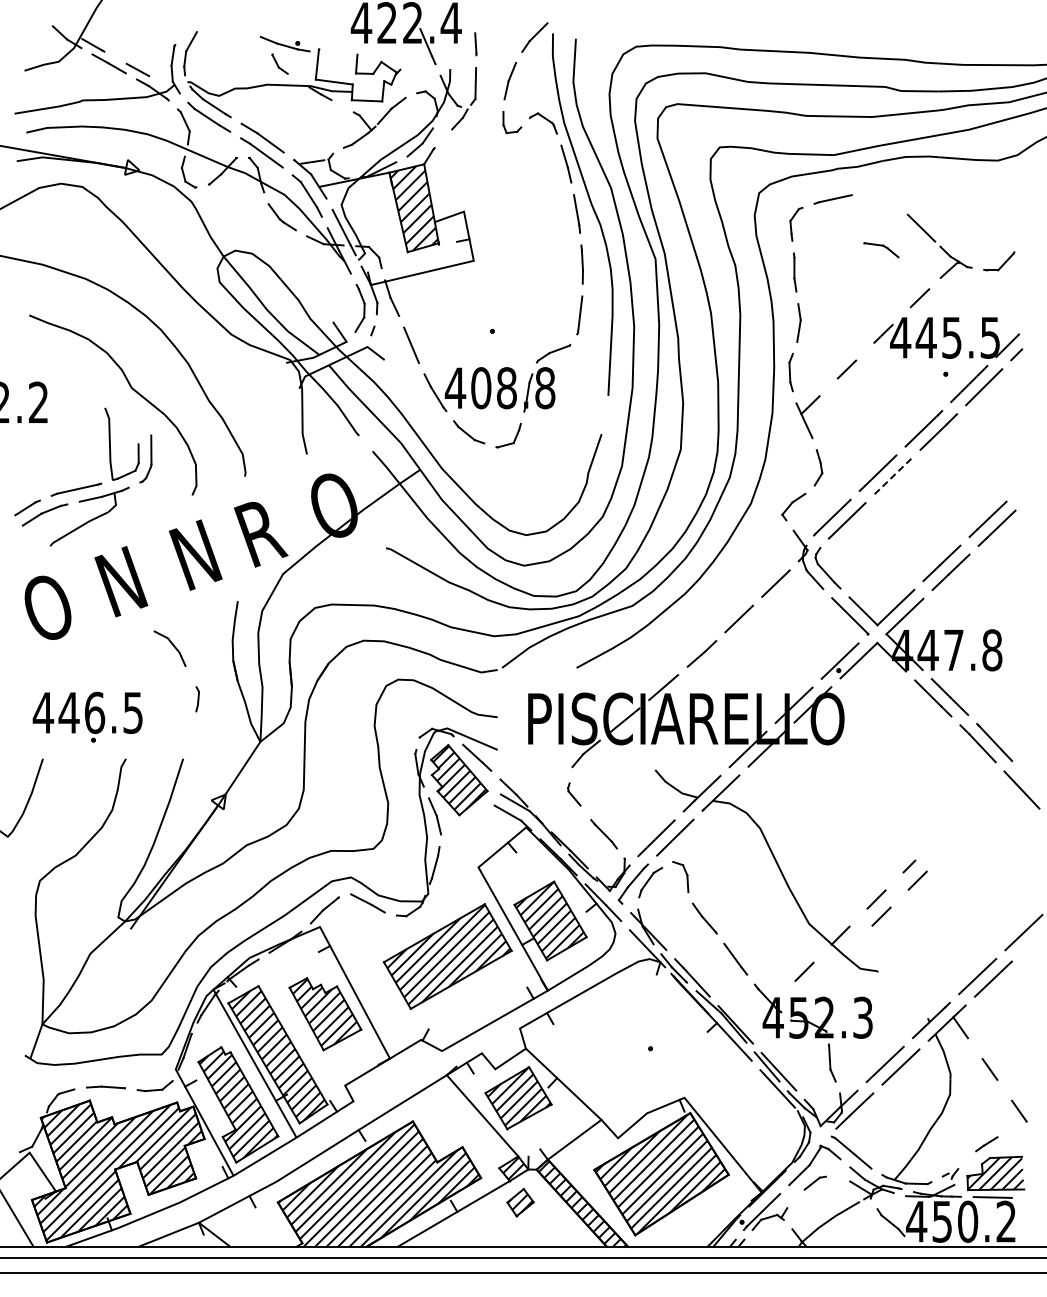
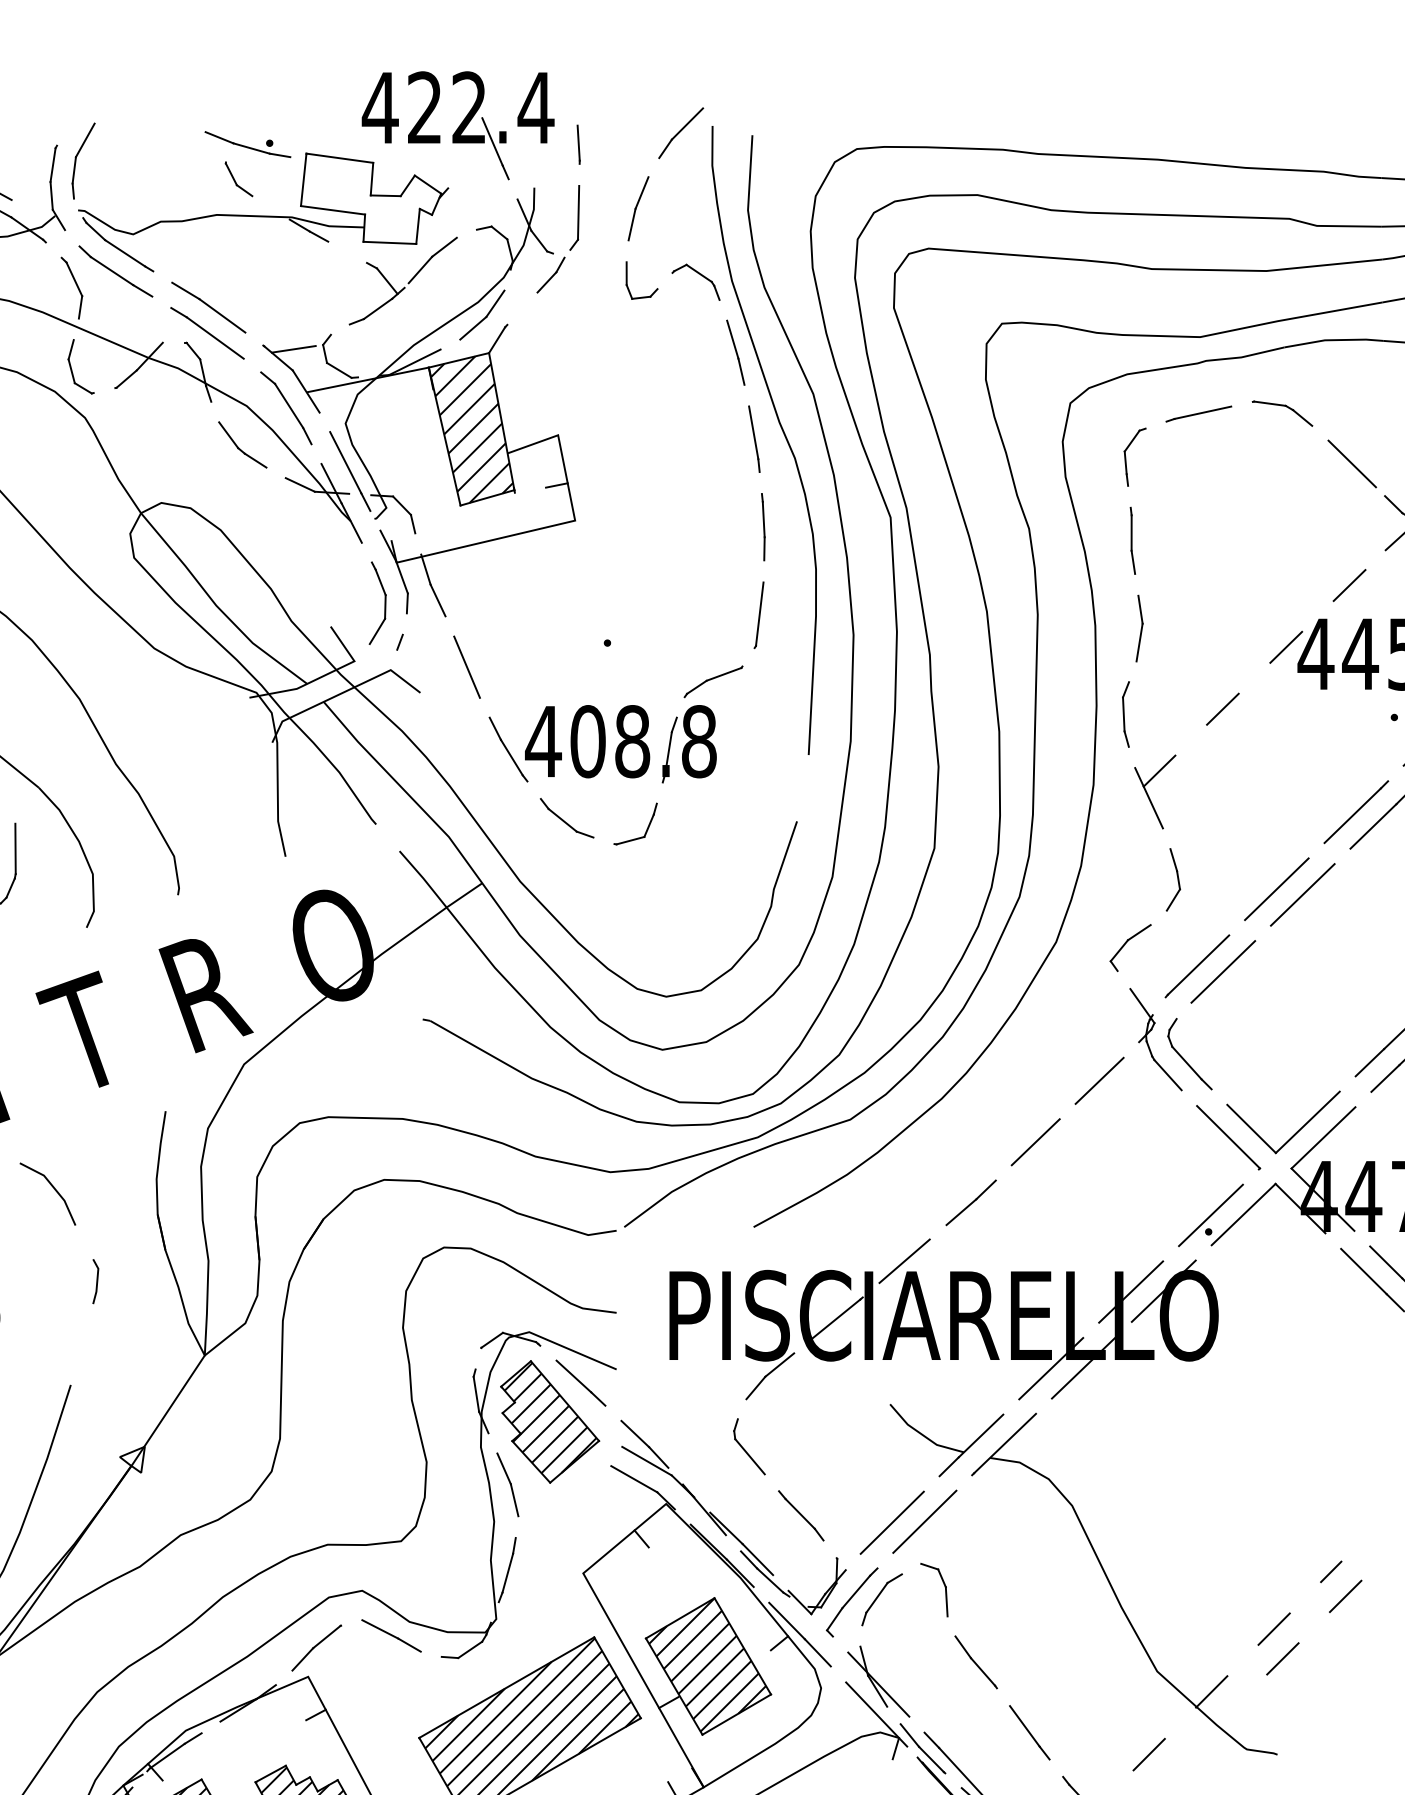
line: (337, 51) -> (338, 157), added
part: (881, 250) -> (1282, 414), moved
line: (893, 476) -> (1303, 894), dashed -> solid
text: (192, 554) -> (86, 1030), N -> T
part: (574, 794) -> (749, 1446), size x1.43

